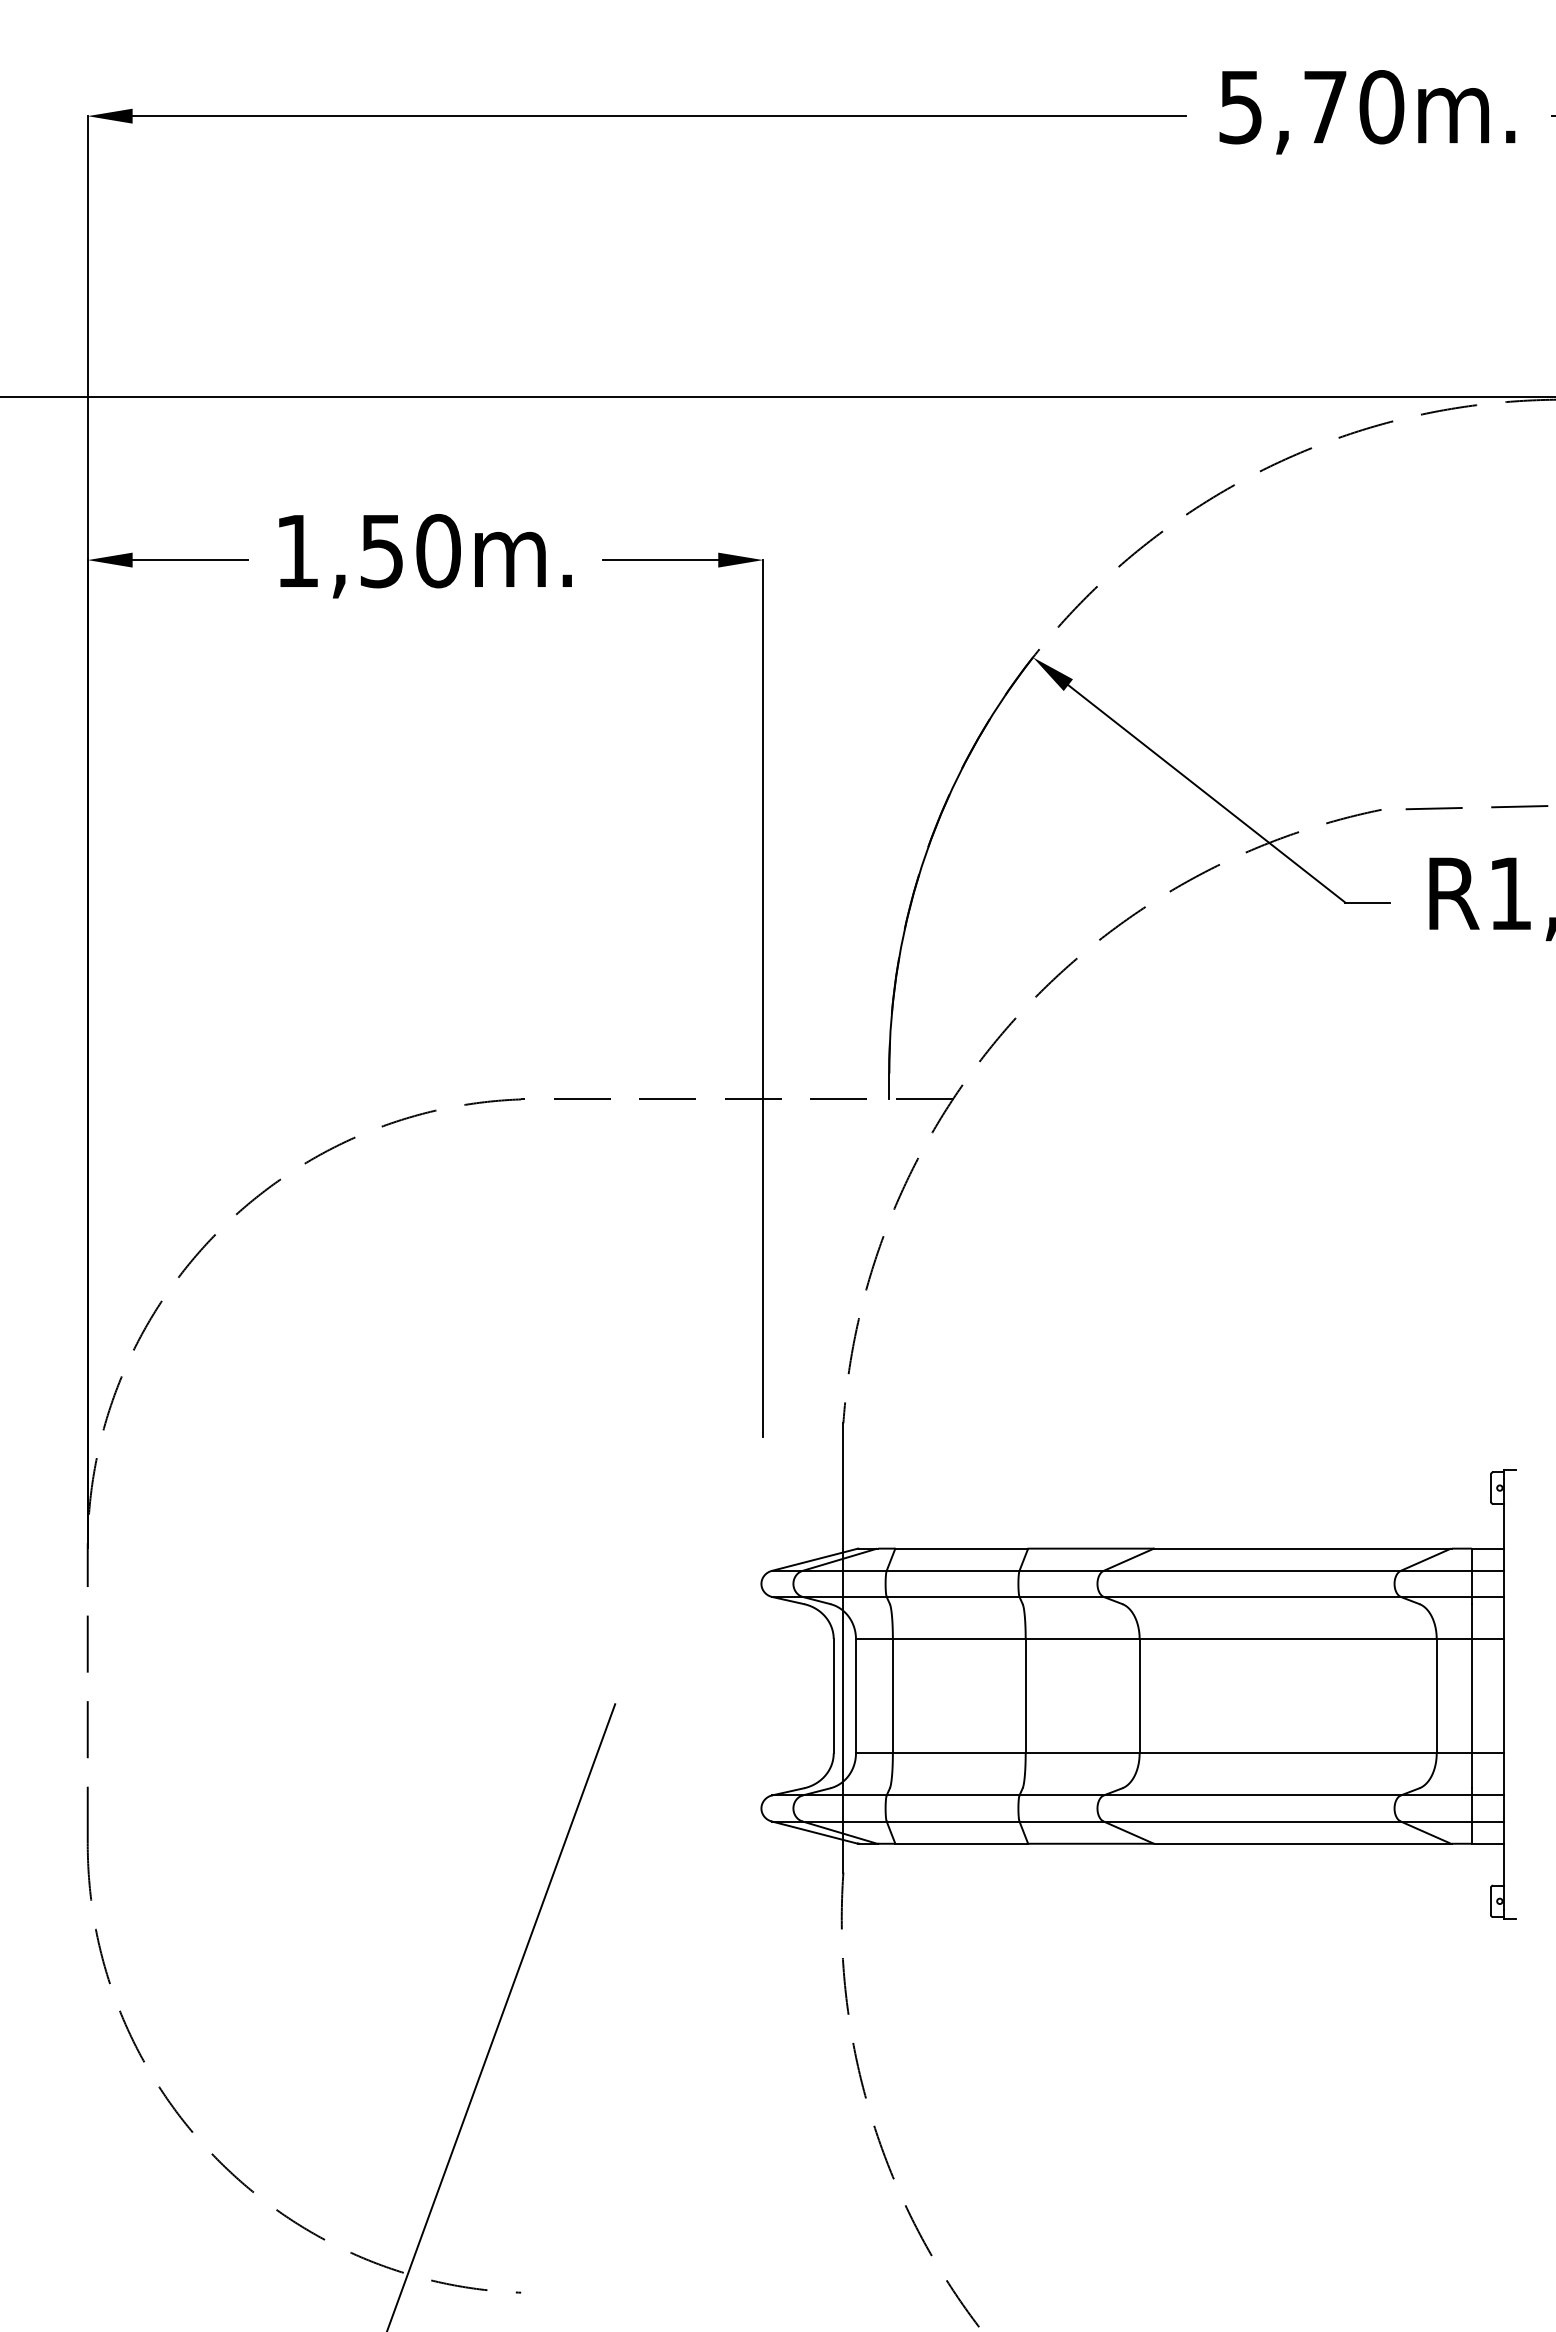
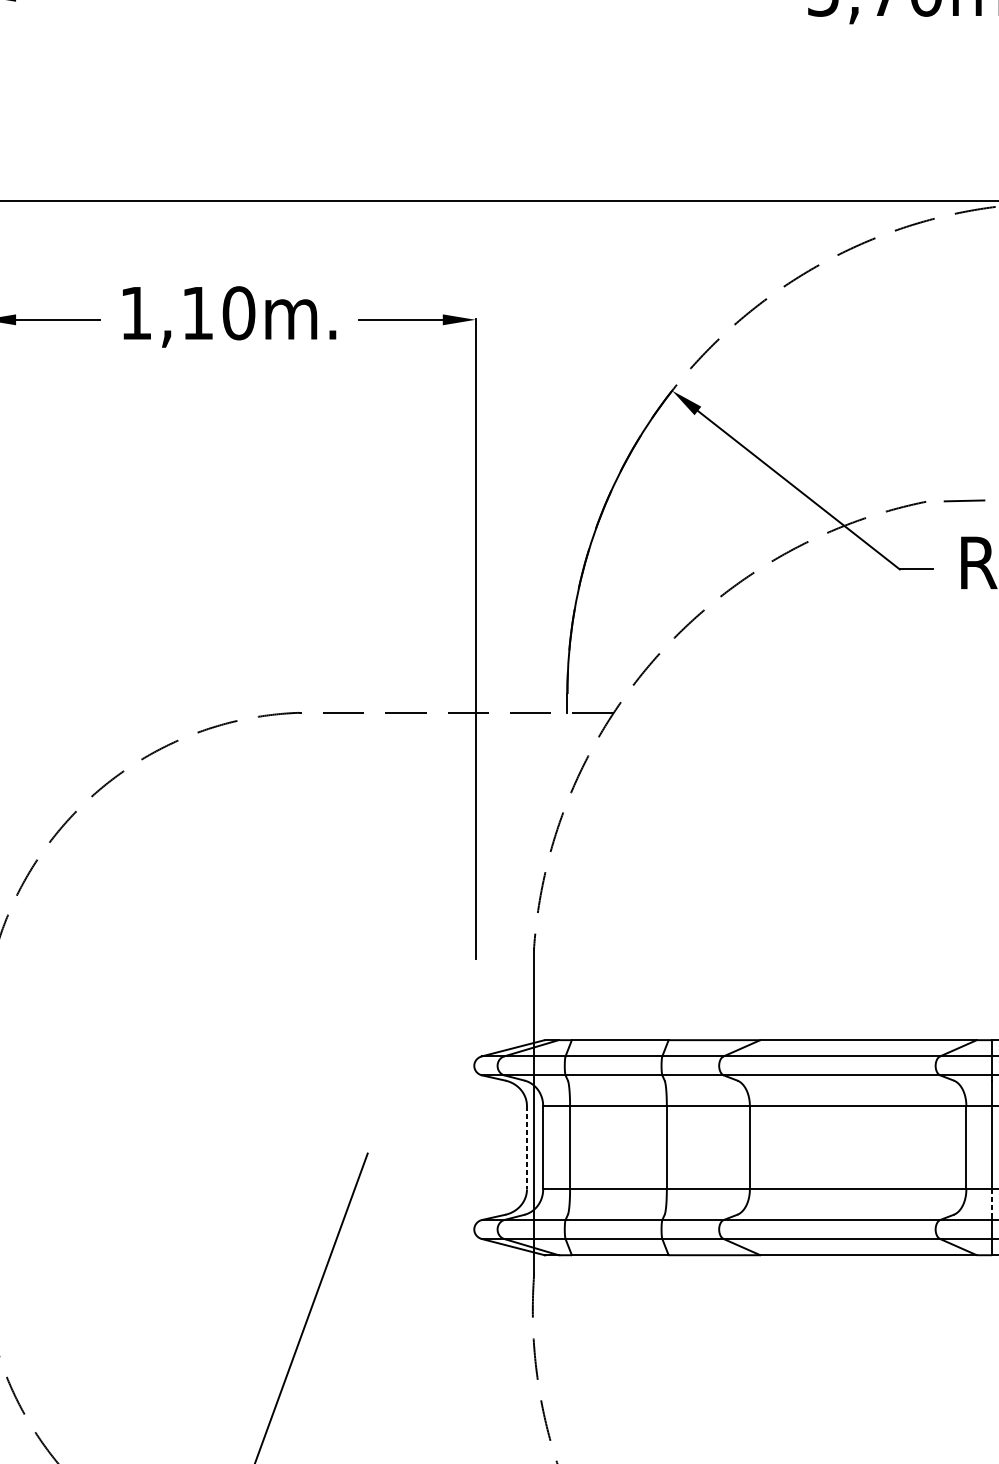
text: (381, 551) -> (197, 313), 1,50m. -> 1,10m.
line: (833, 1696) -> (526, 1147), solid -> dashed
line: (1471, 1771) -> (991, 1202), solid -> dashed

